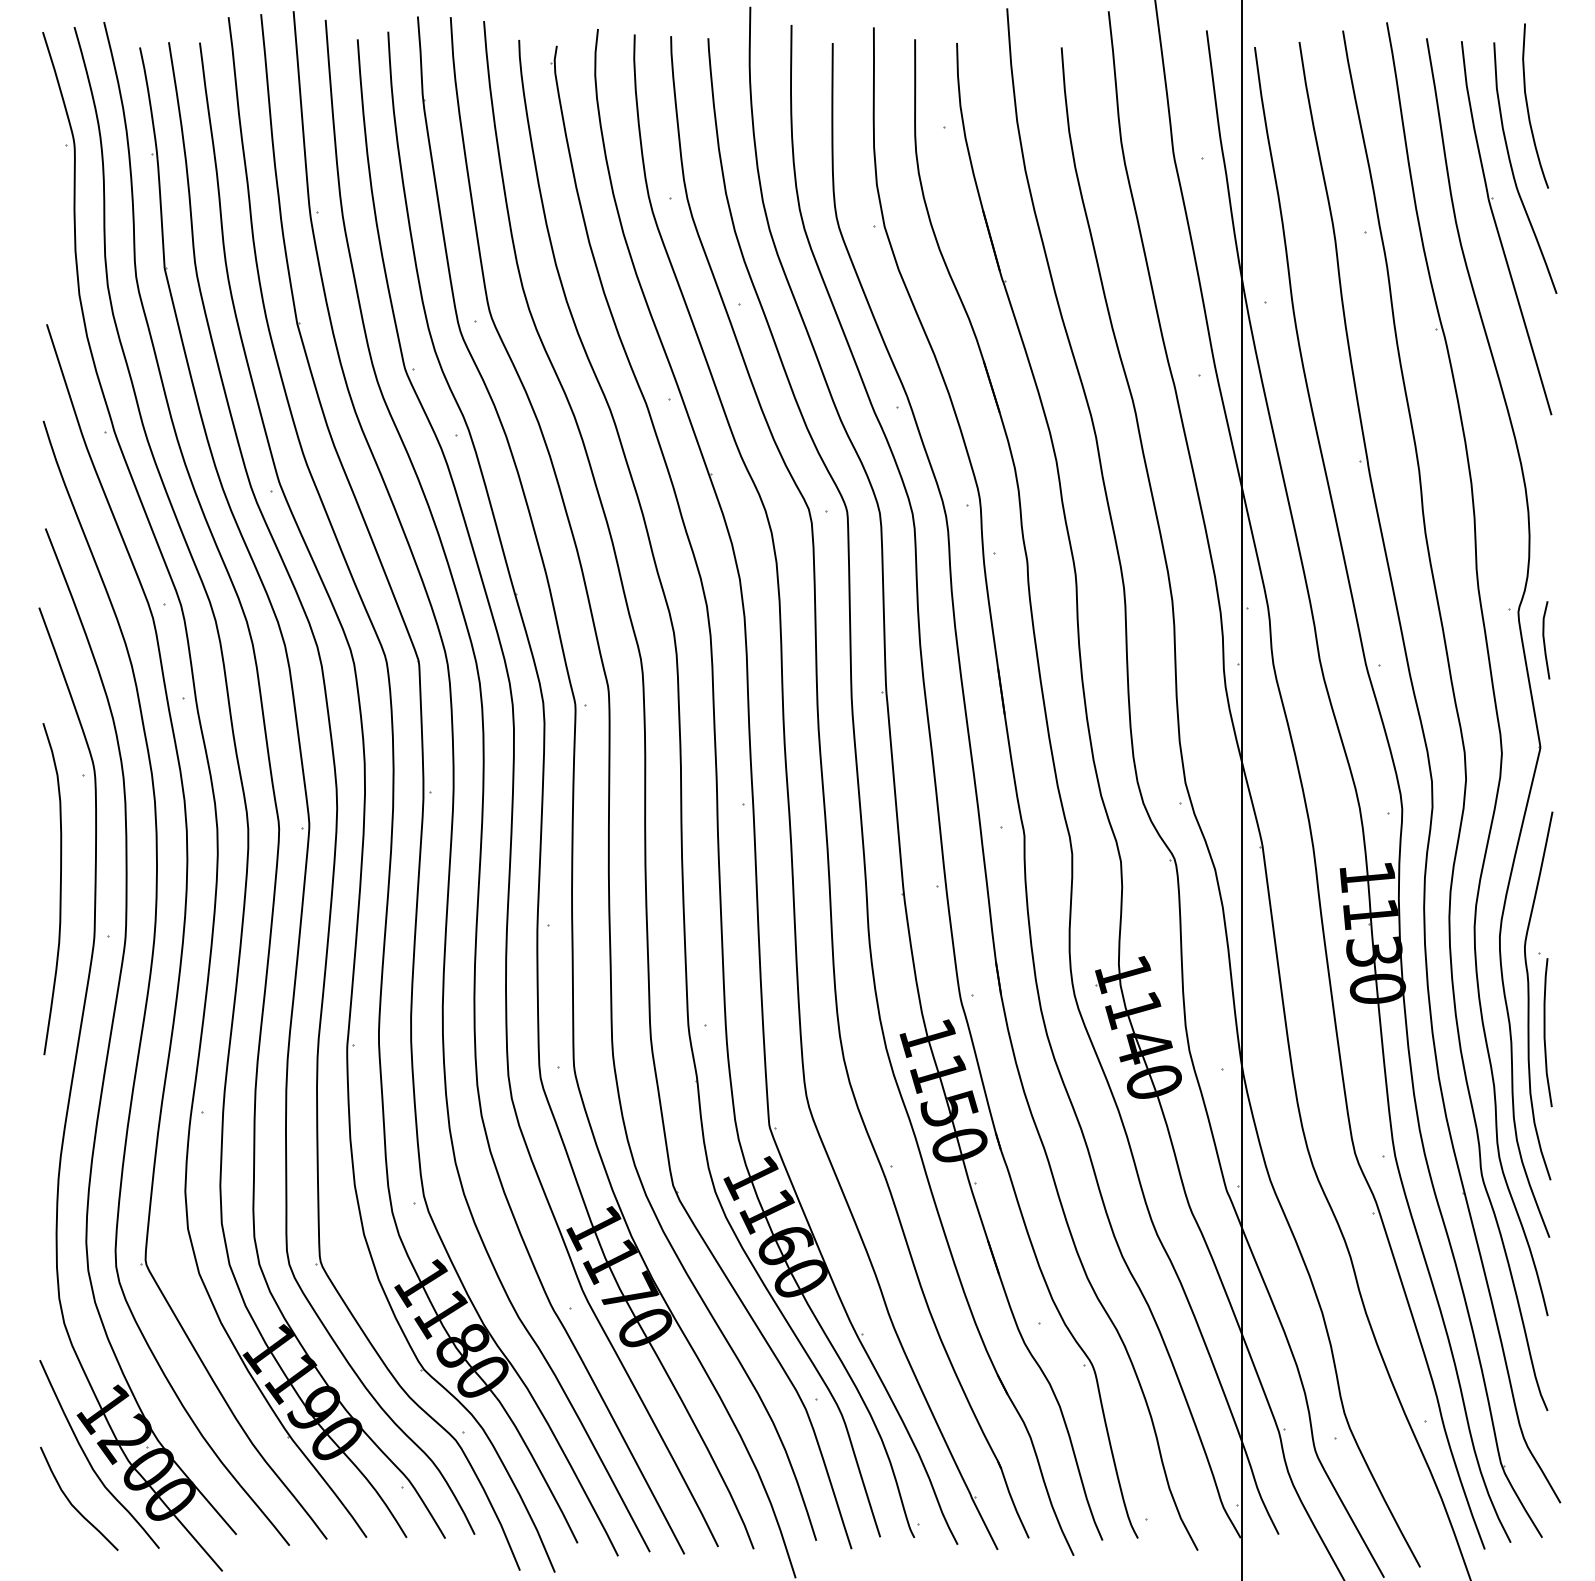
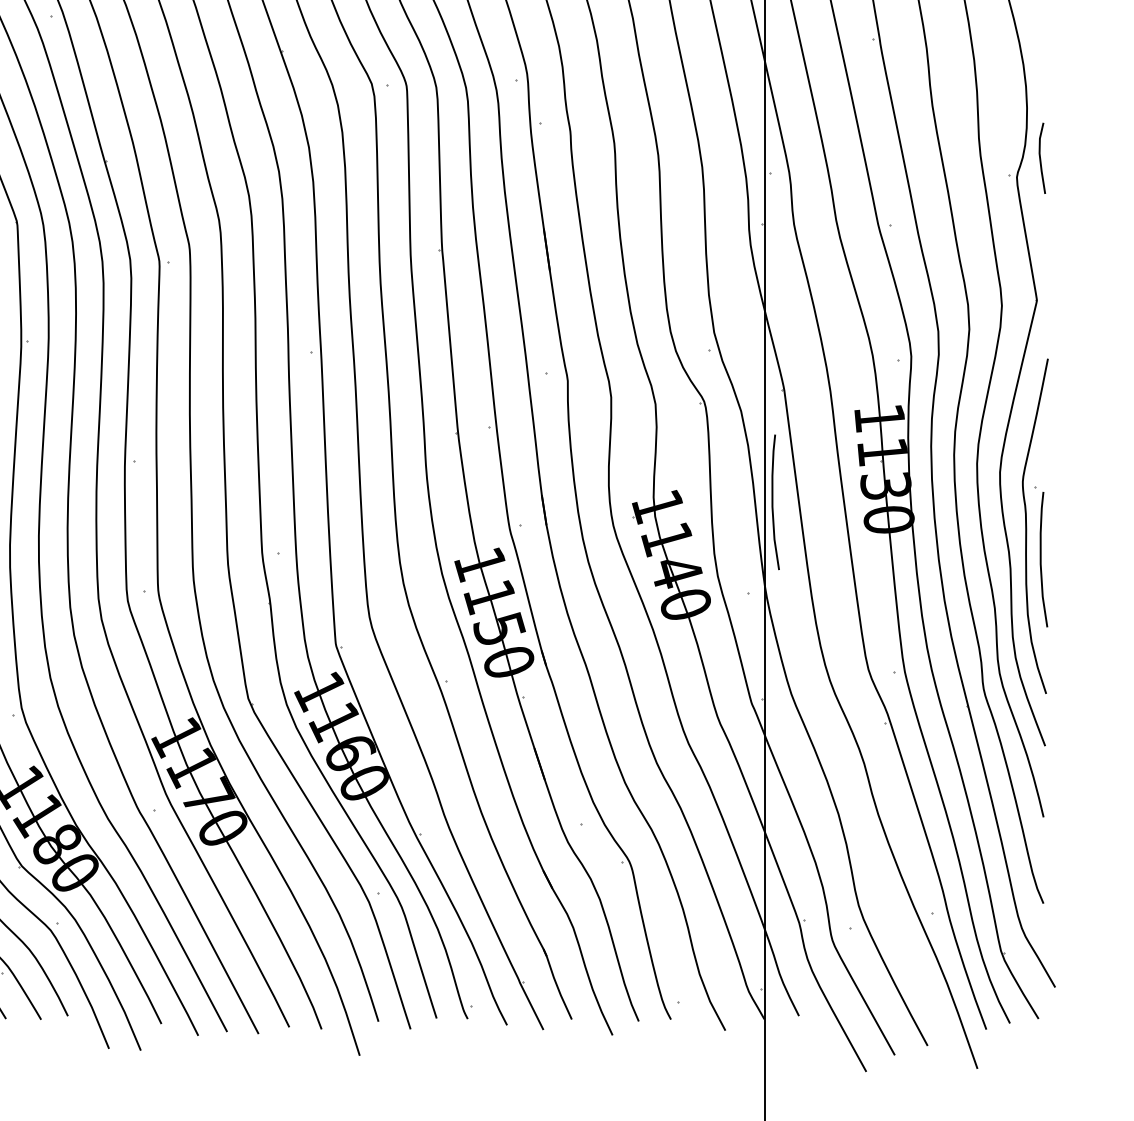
line: (1544, 640) -> (1040, 158), moved
curve: (1250, 969) -> (773, 502), added

